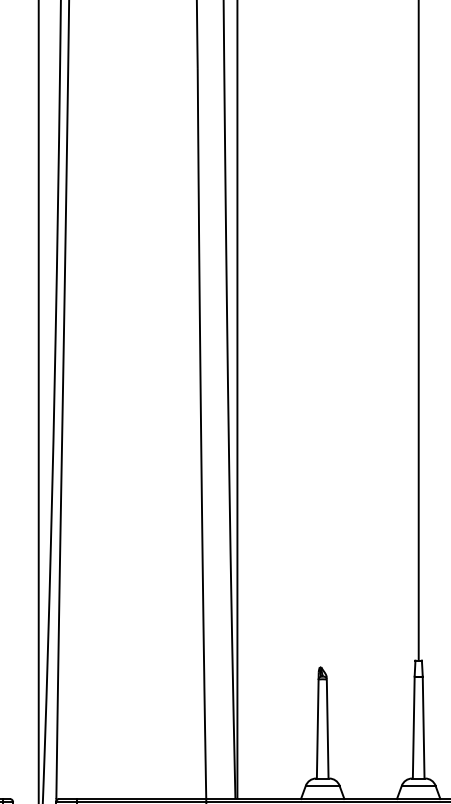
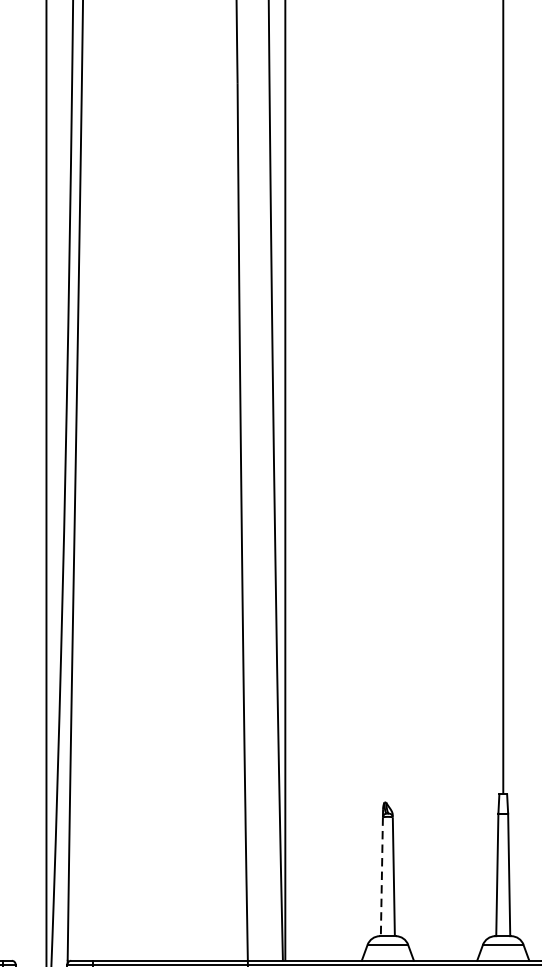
line: (317, 729) -> (381, 877), solid -> dashed

